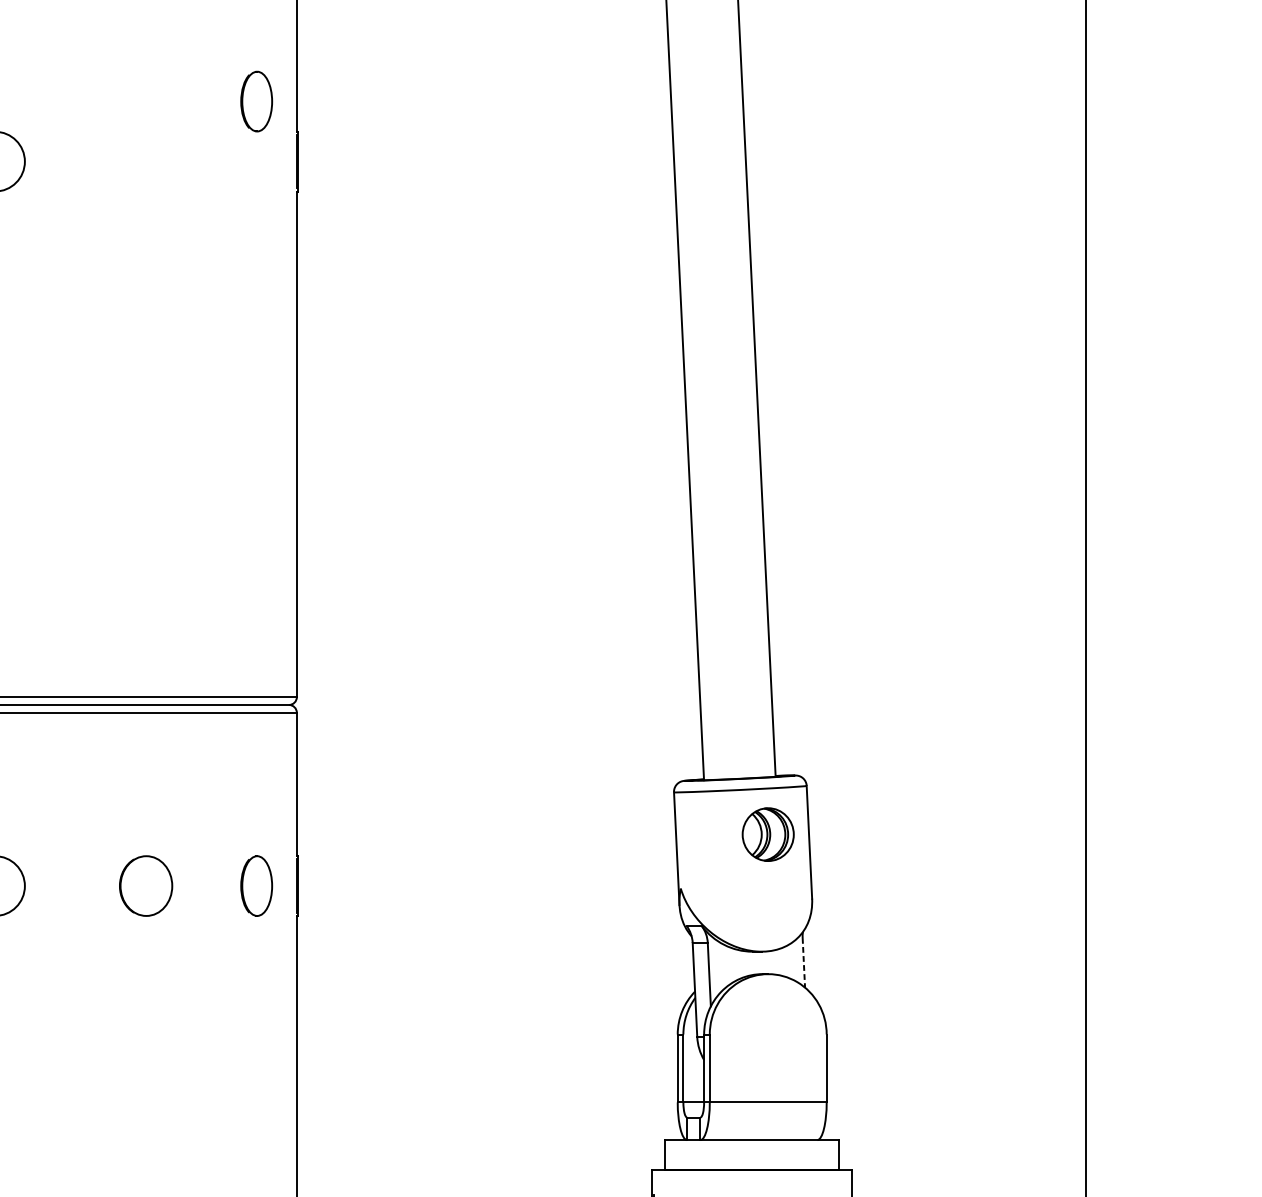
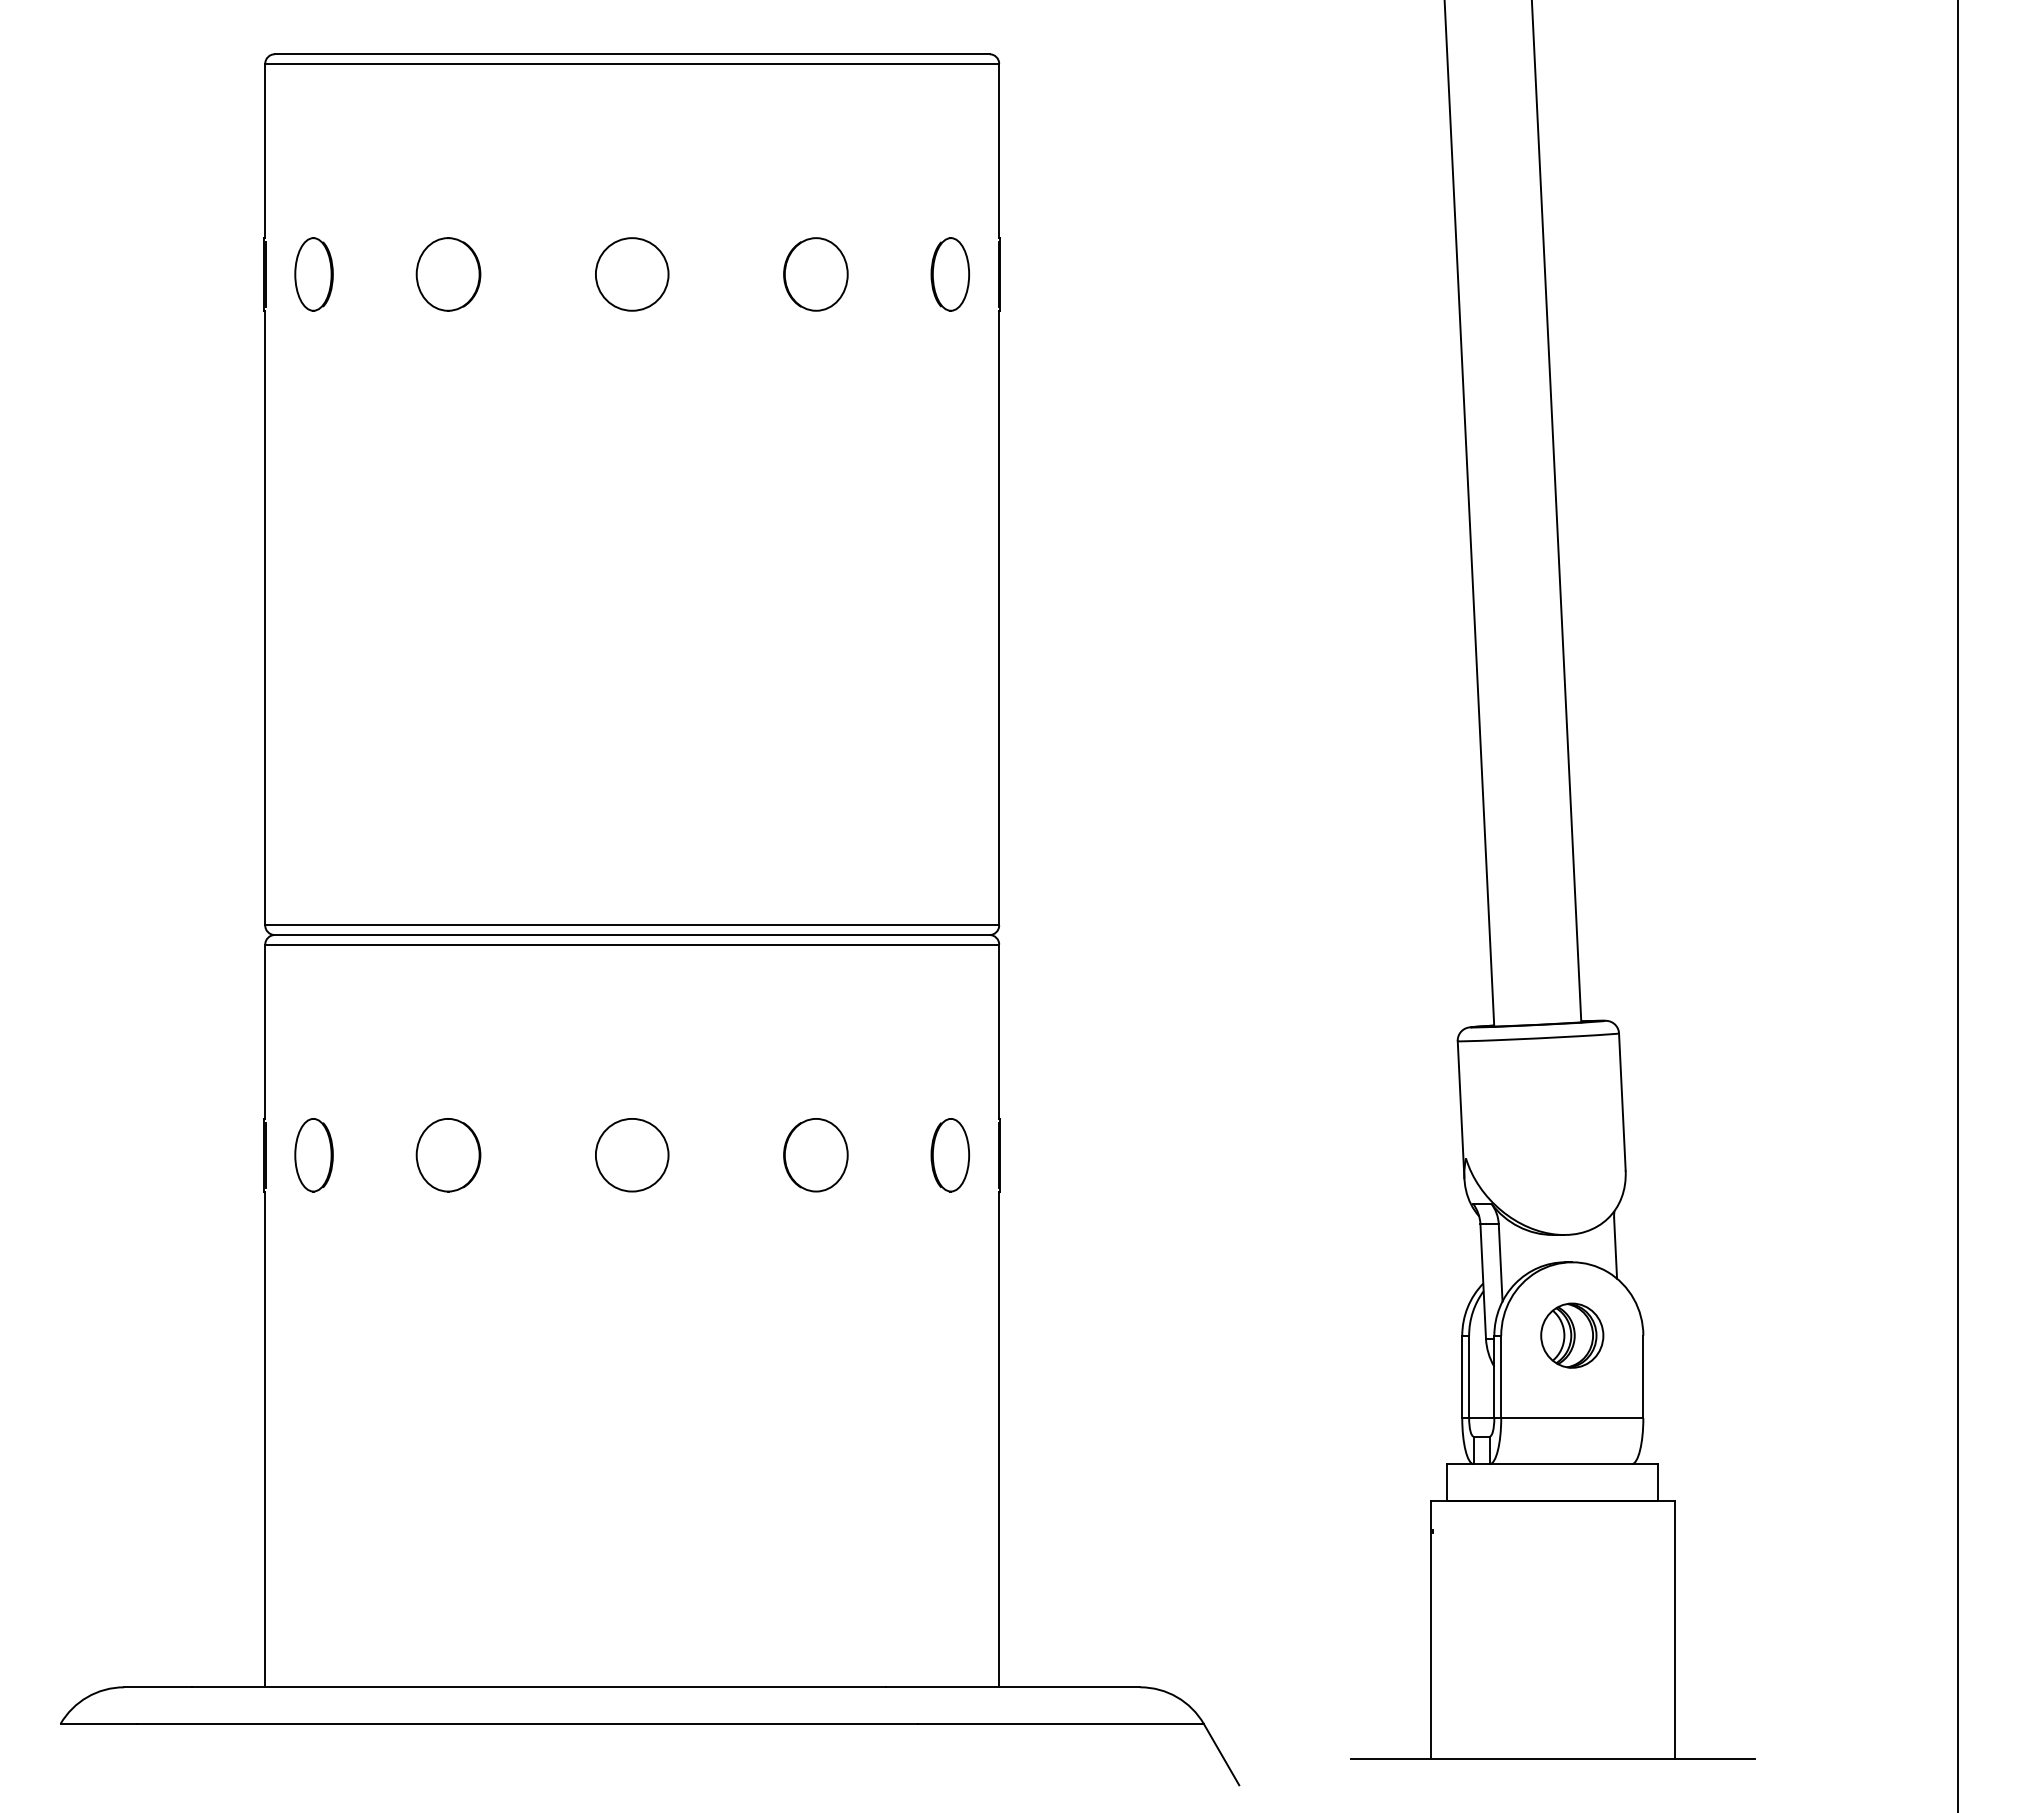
part: (256, 101) -> (950, 274), moved
part: (145, 161) -> (815, 274), added
part: (768, 834) -> (1572, 1335), moved
line: (803, 963) -> (1615, 1249), dashed -> solid

